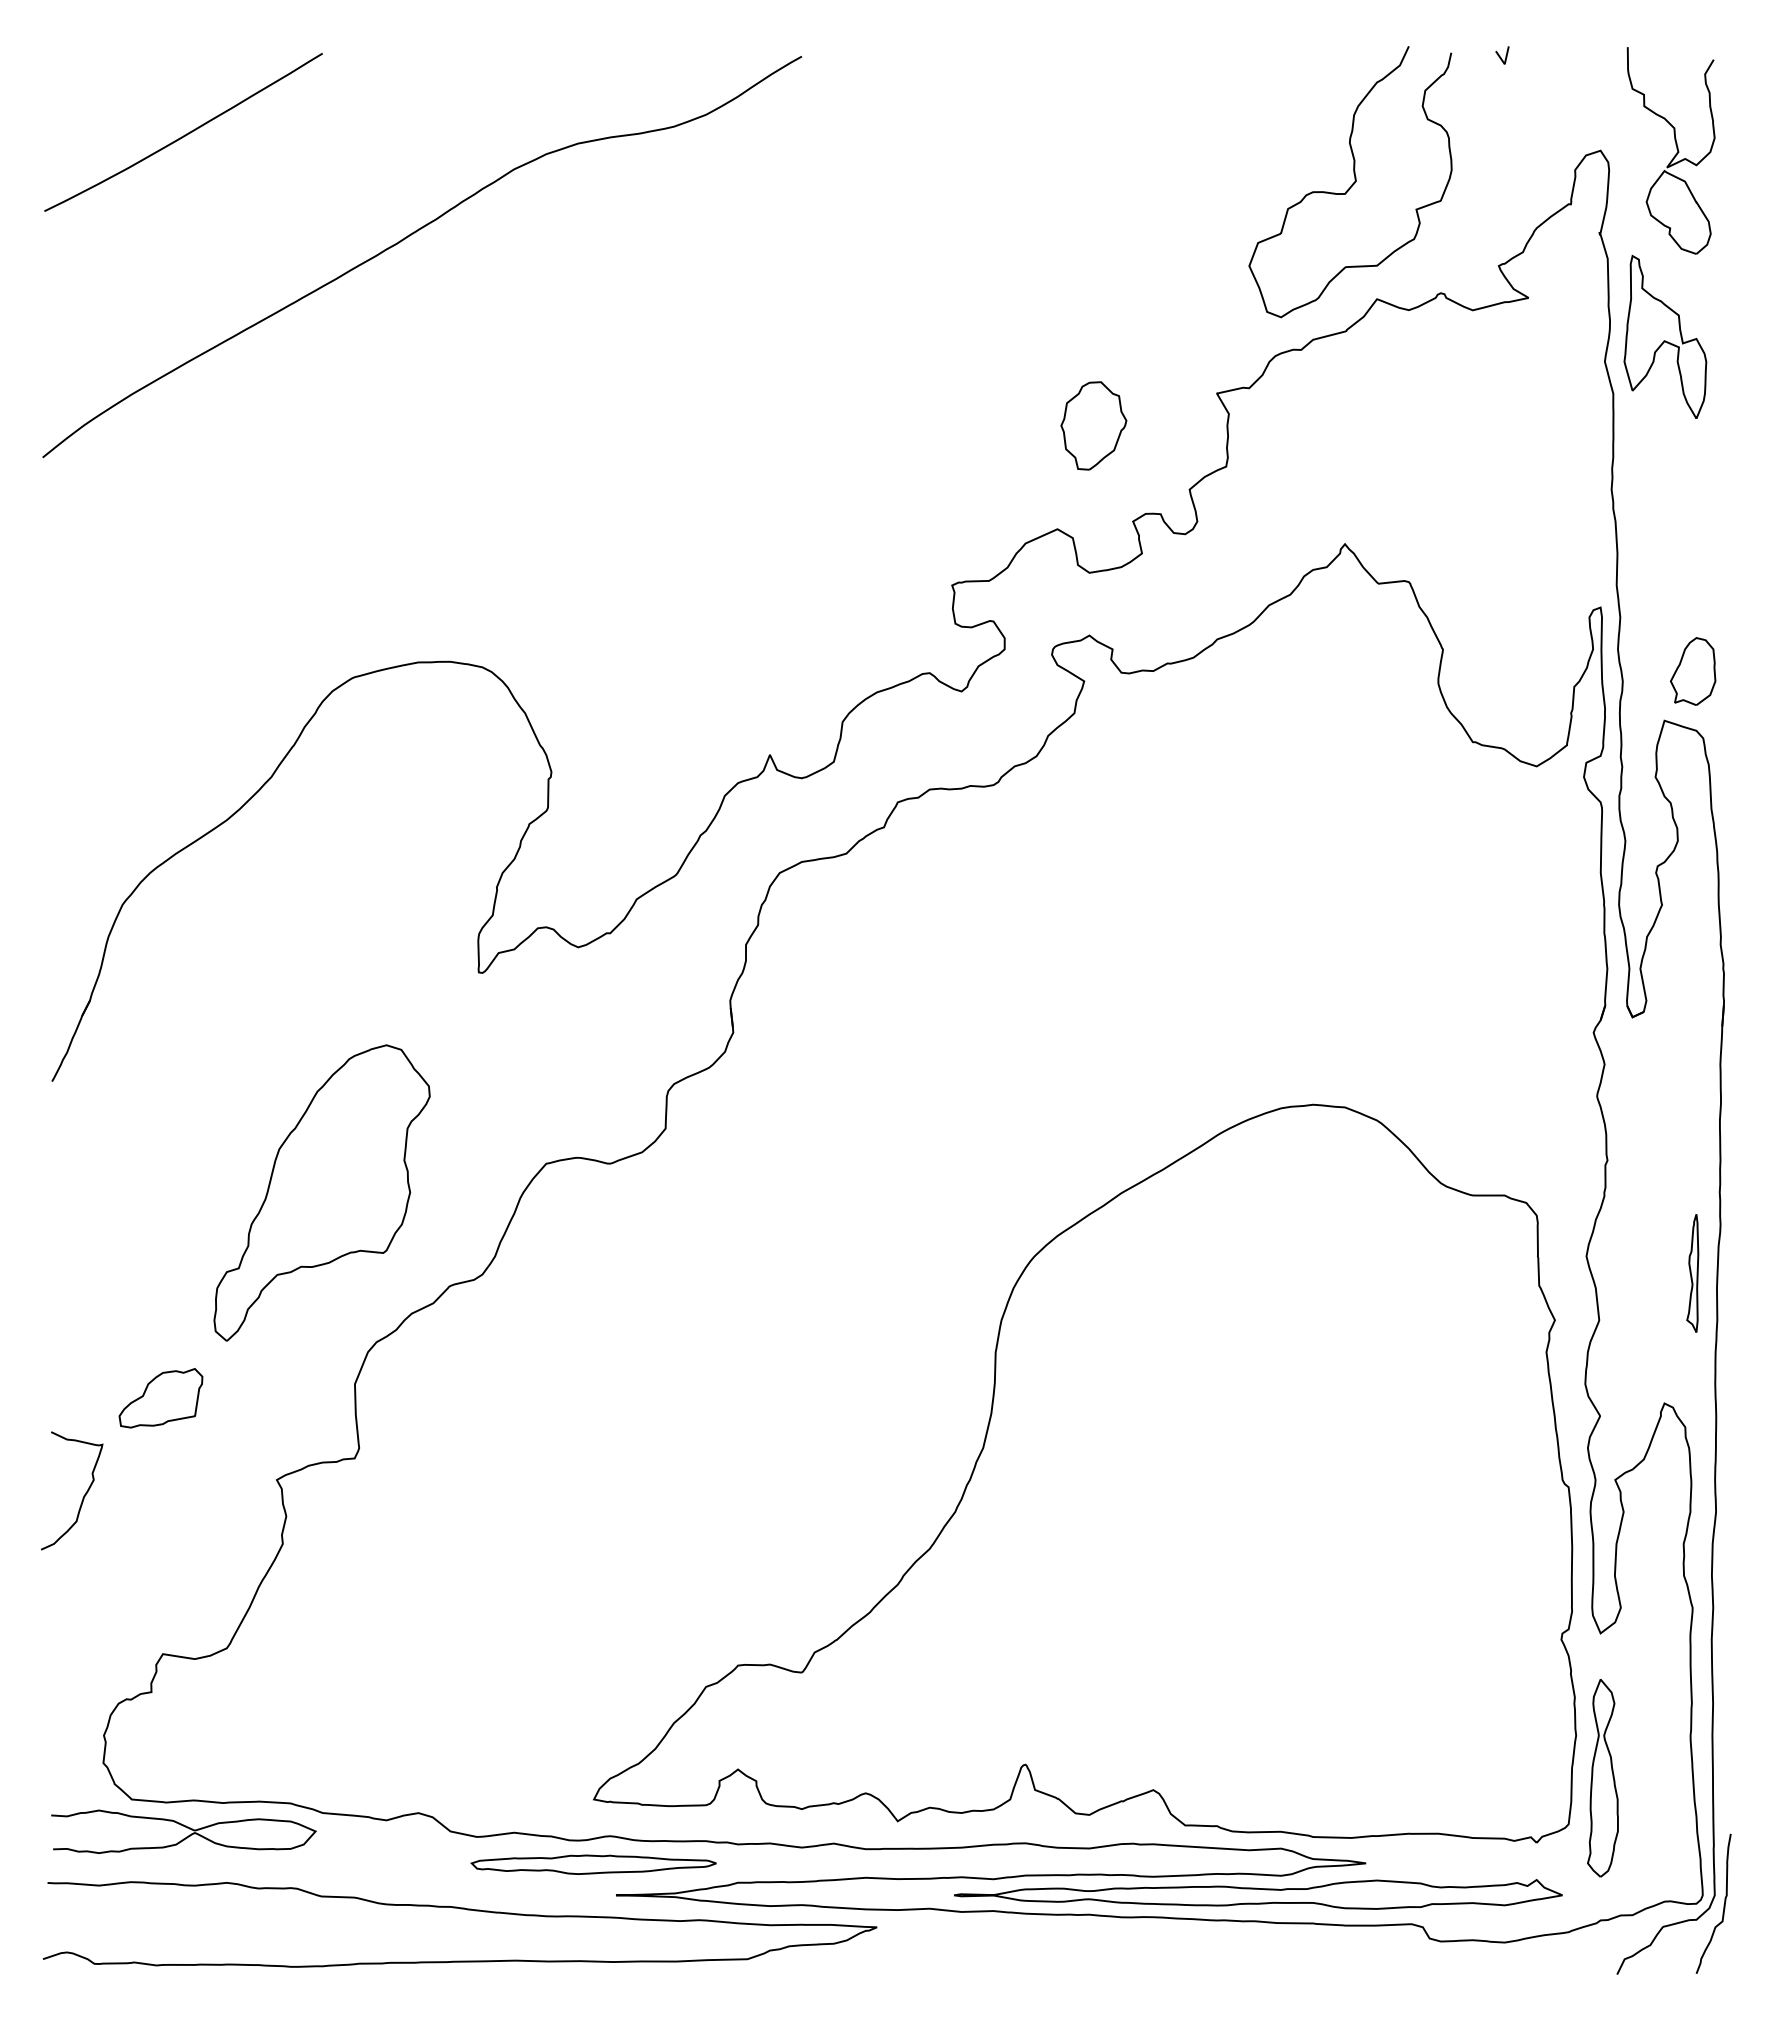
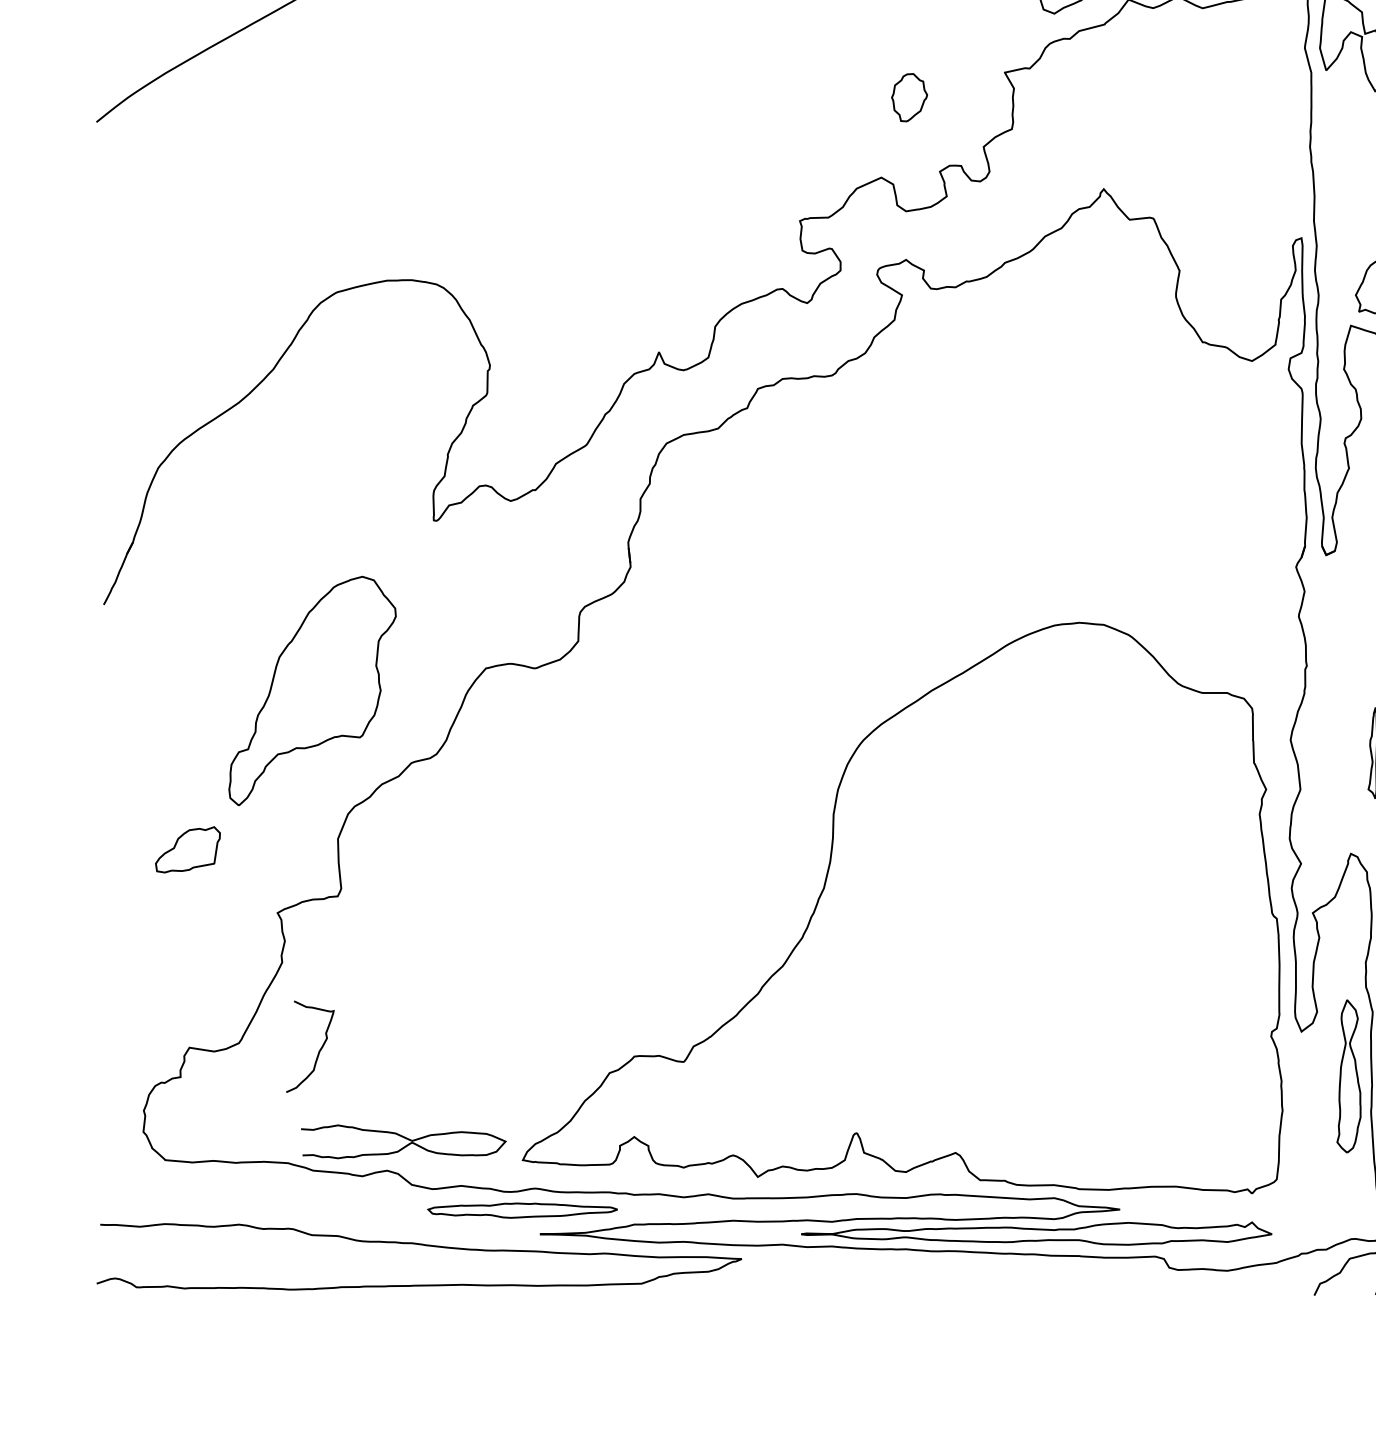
part: (1093, 425) -> (909, 97), size x0.7
curve: (83, 1495) -> (319, 1050), moved
part: (1602, 1778) -> (1348, 1076), moved
curve: (185, 1827) -> (404, 1138), moved

